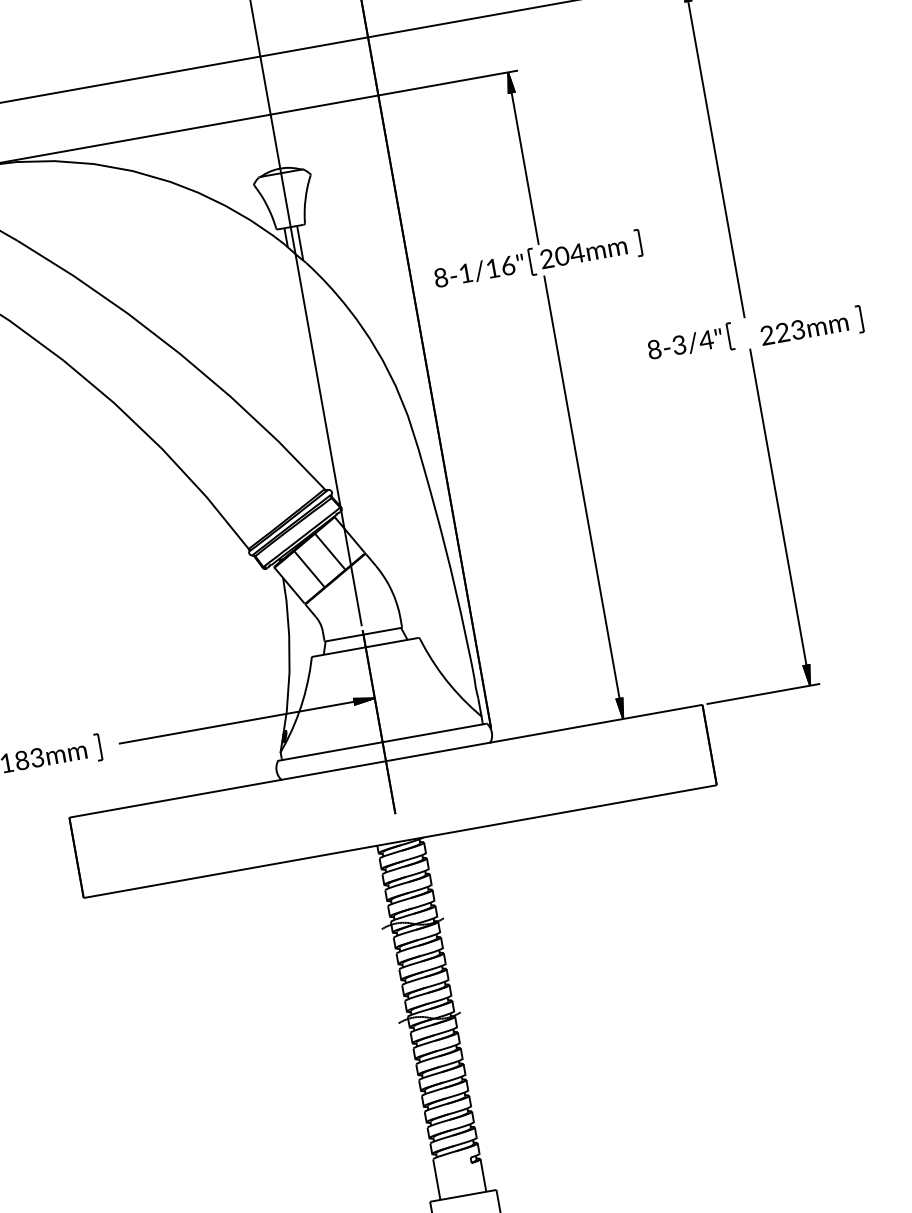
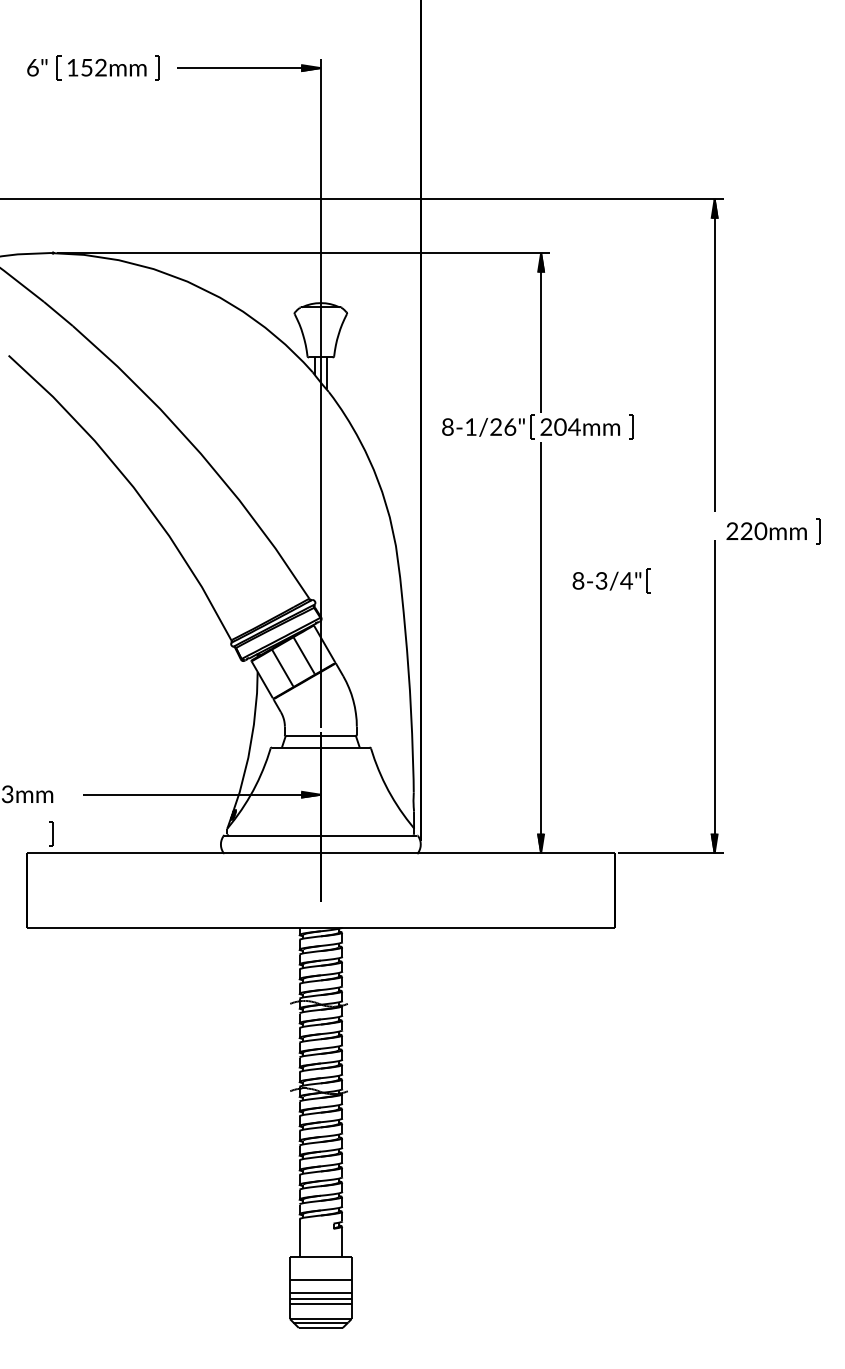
text: (492, 267) -> (495, 426), 8-1/16" -> 8-1/26"
text: (797, 329) -> (760, 530), 223mm -> 220mm
part: (689, 342) -> (611, 580), moved
part: (98, 747) -> (51, 833), moved

